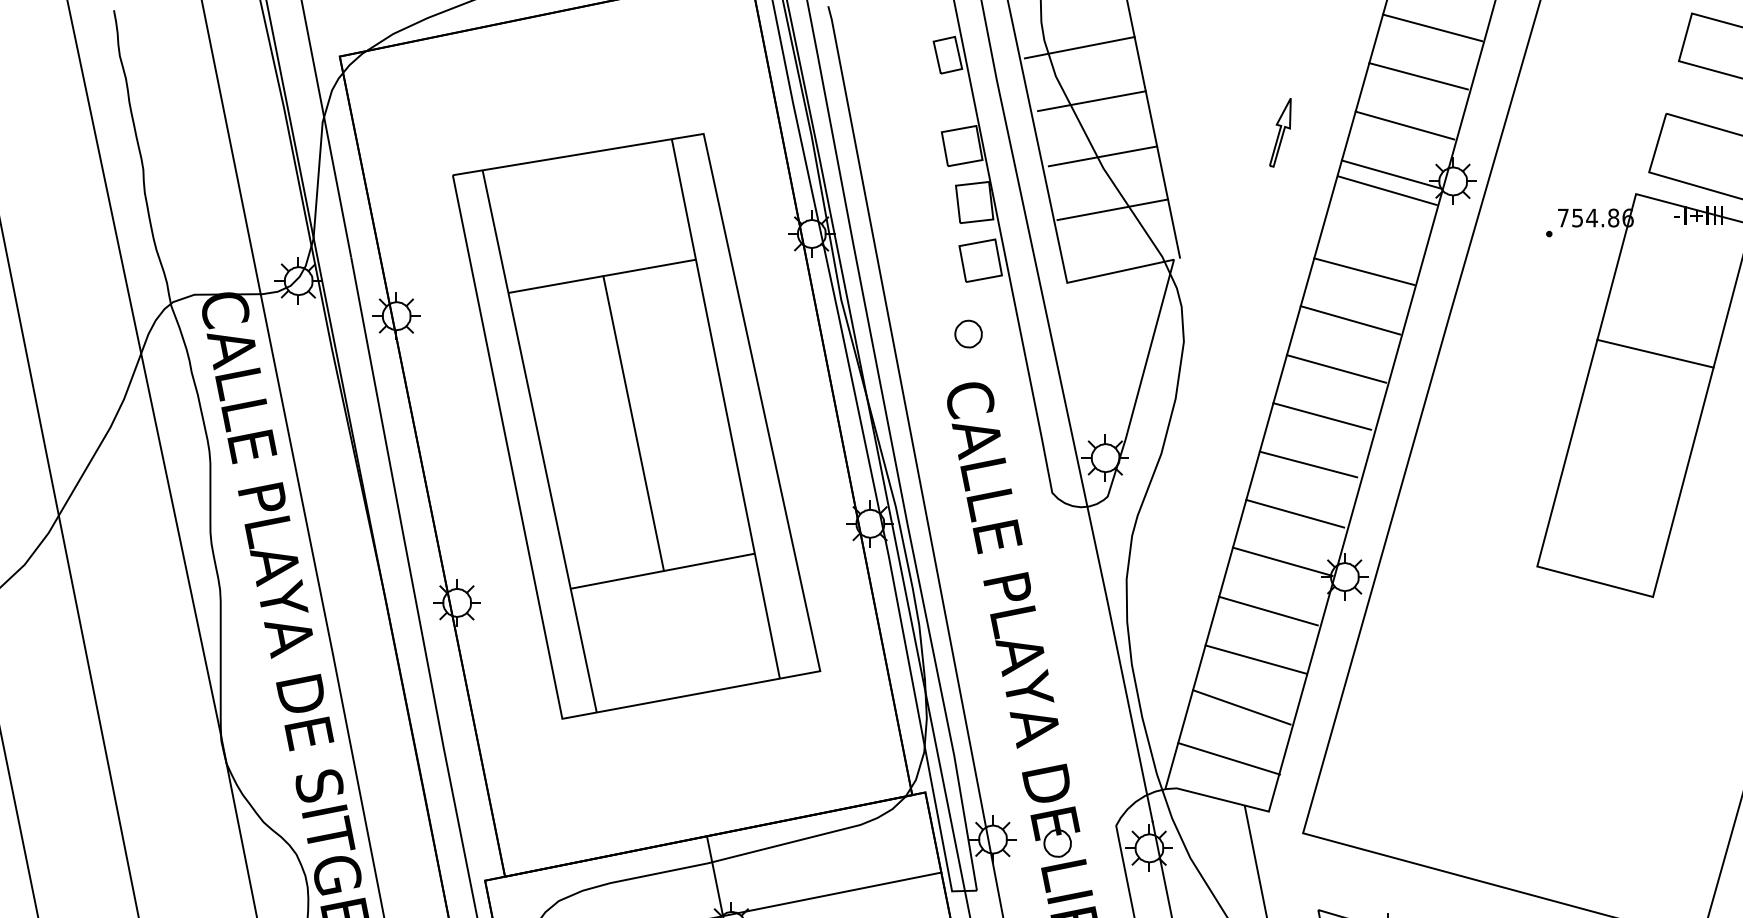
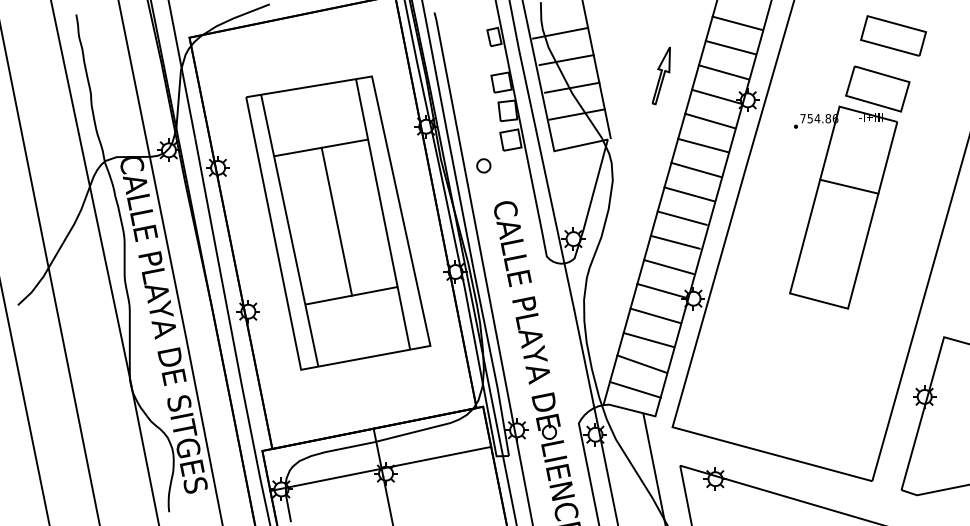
part: (1279, 131) -> (660, 75), size x1.67
line: (1386, 189) -> (709, 120), moved
part: (967, 333) -> (483, 165), moved

